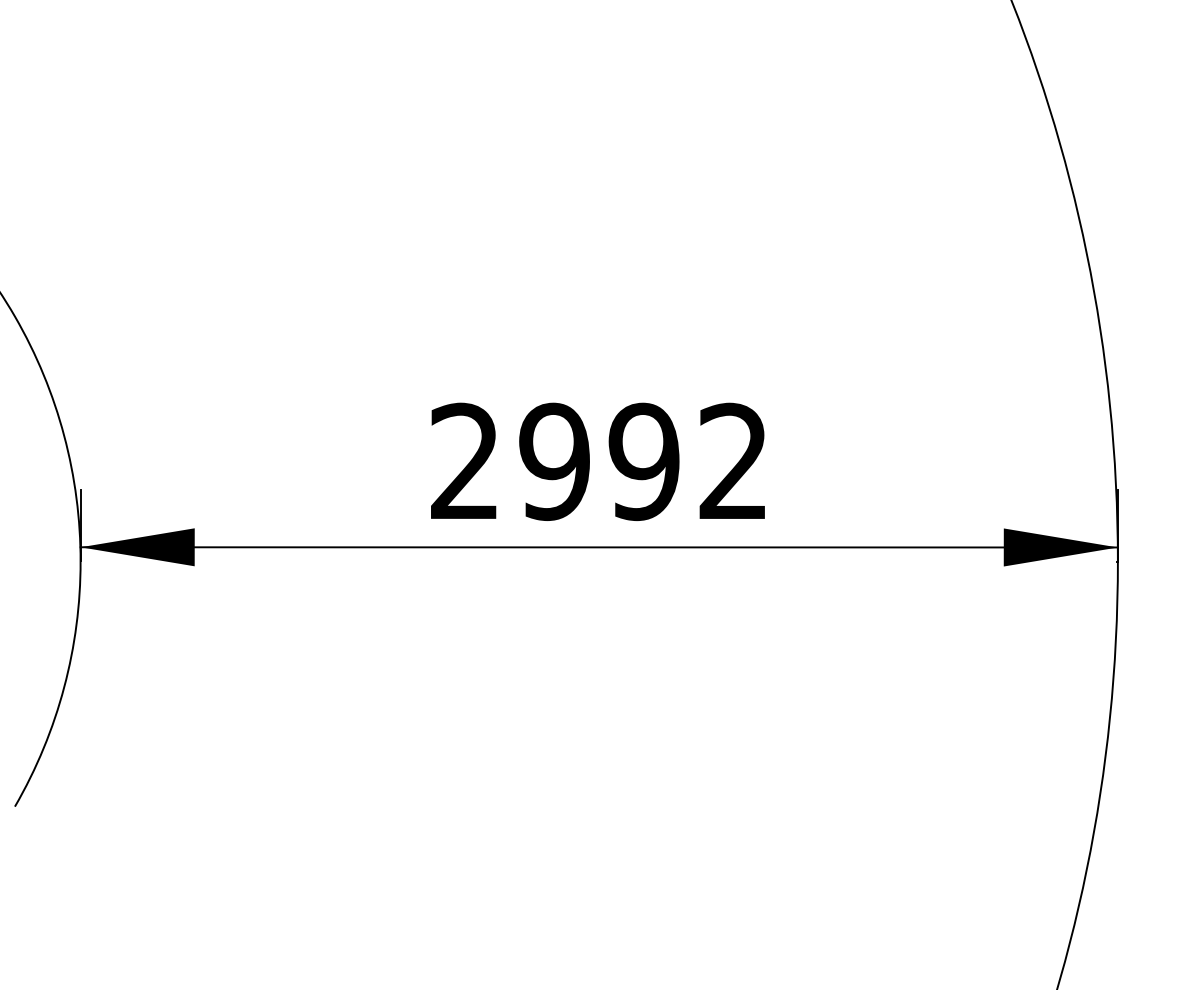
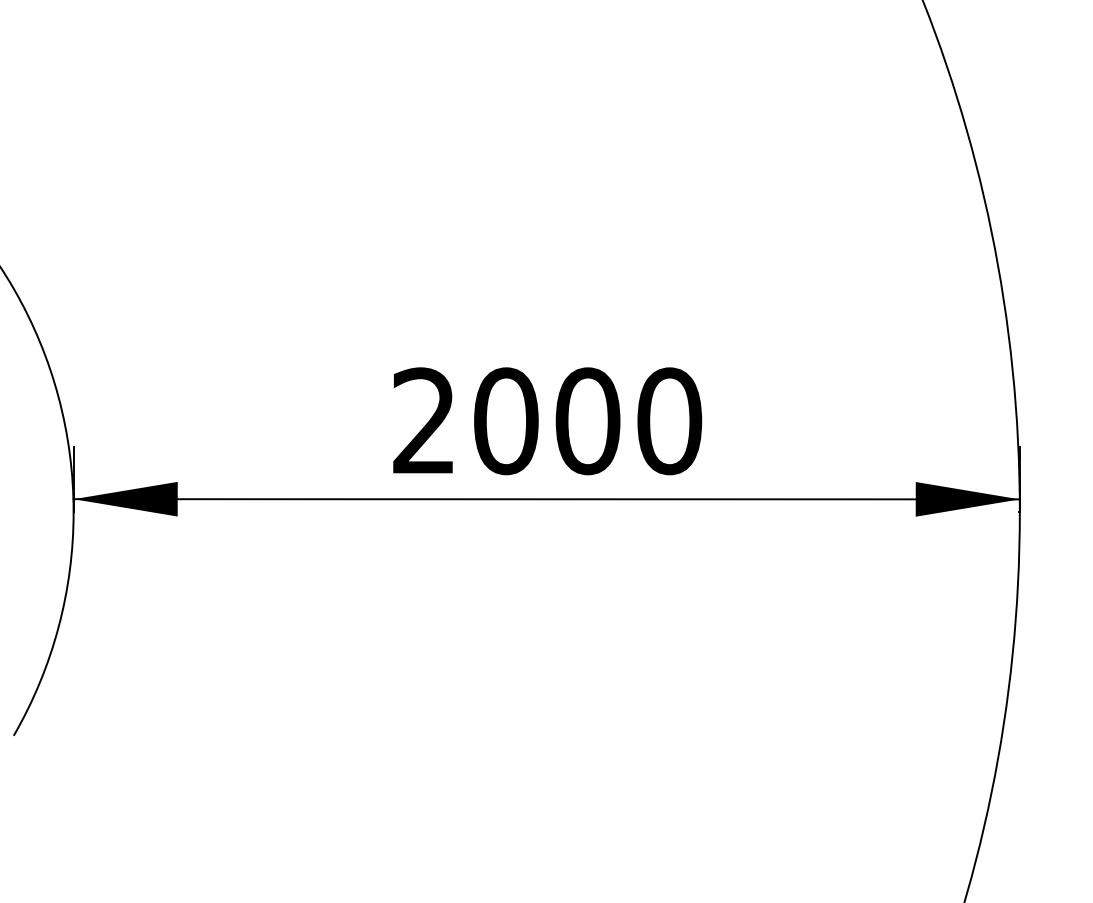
text: (644, 461) -> (588, 420), 2992 -> 2000

